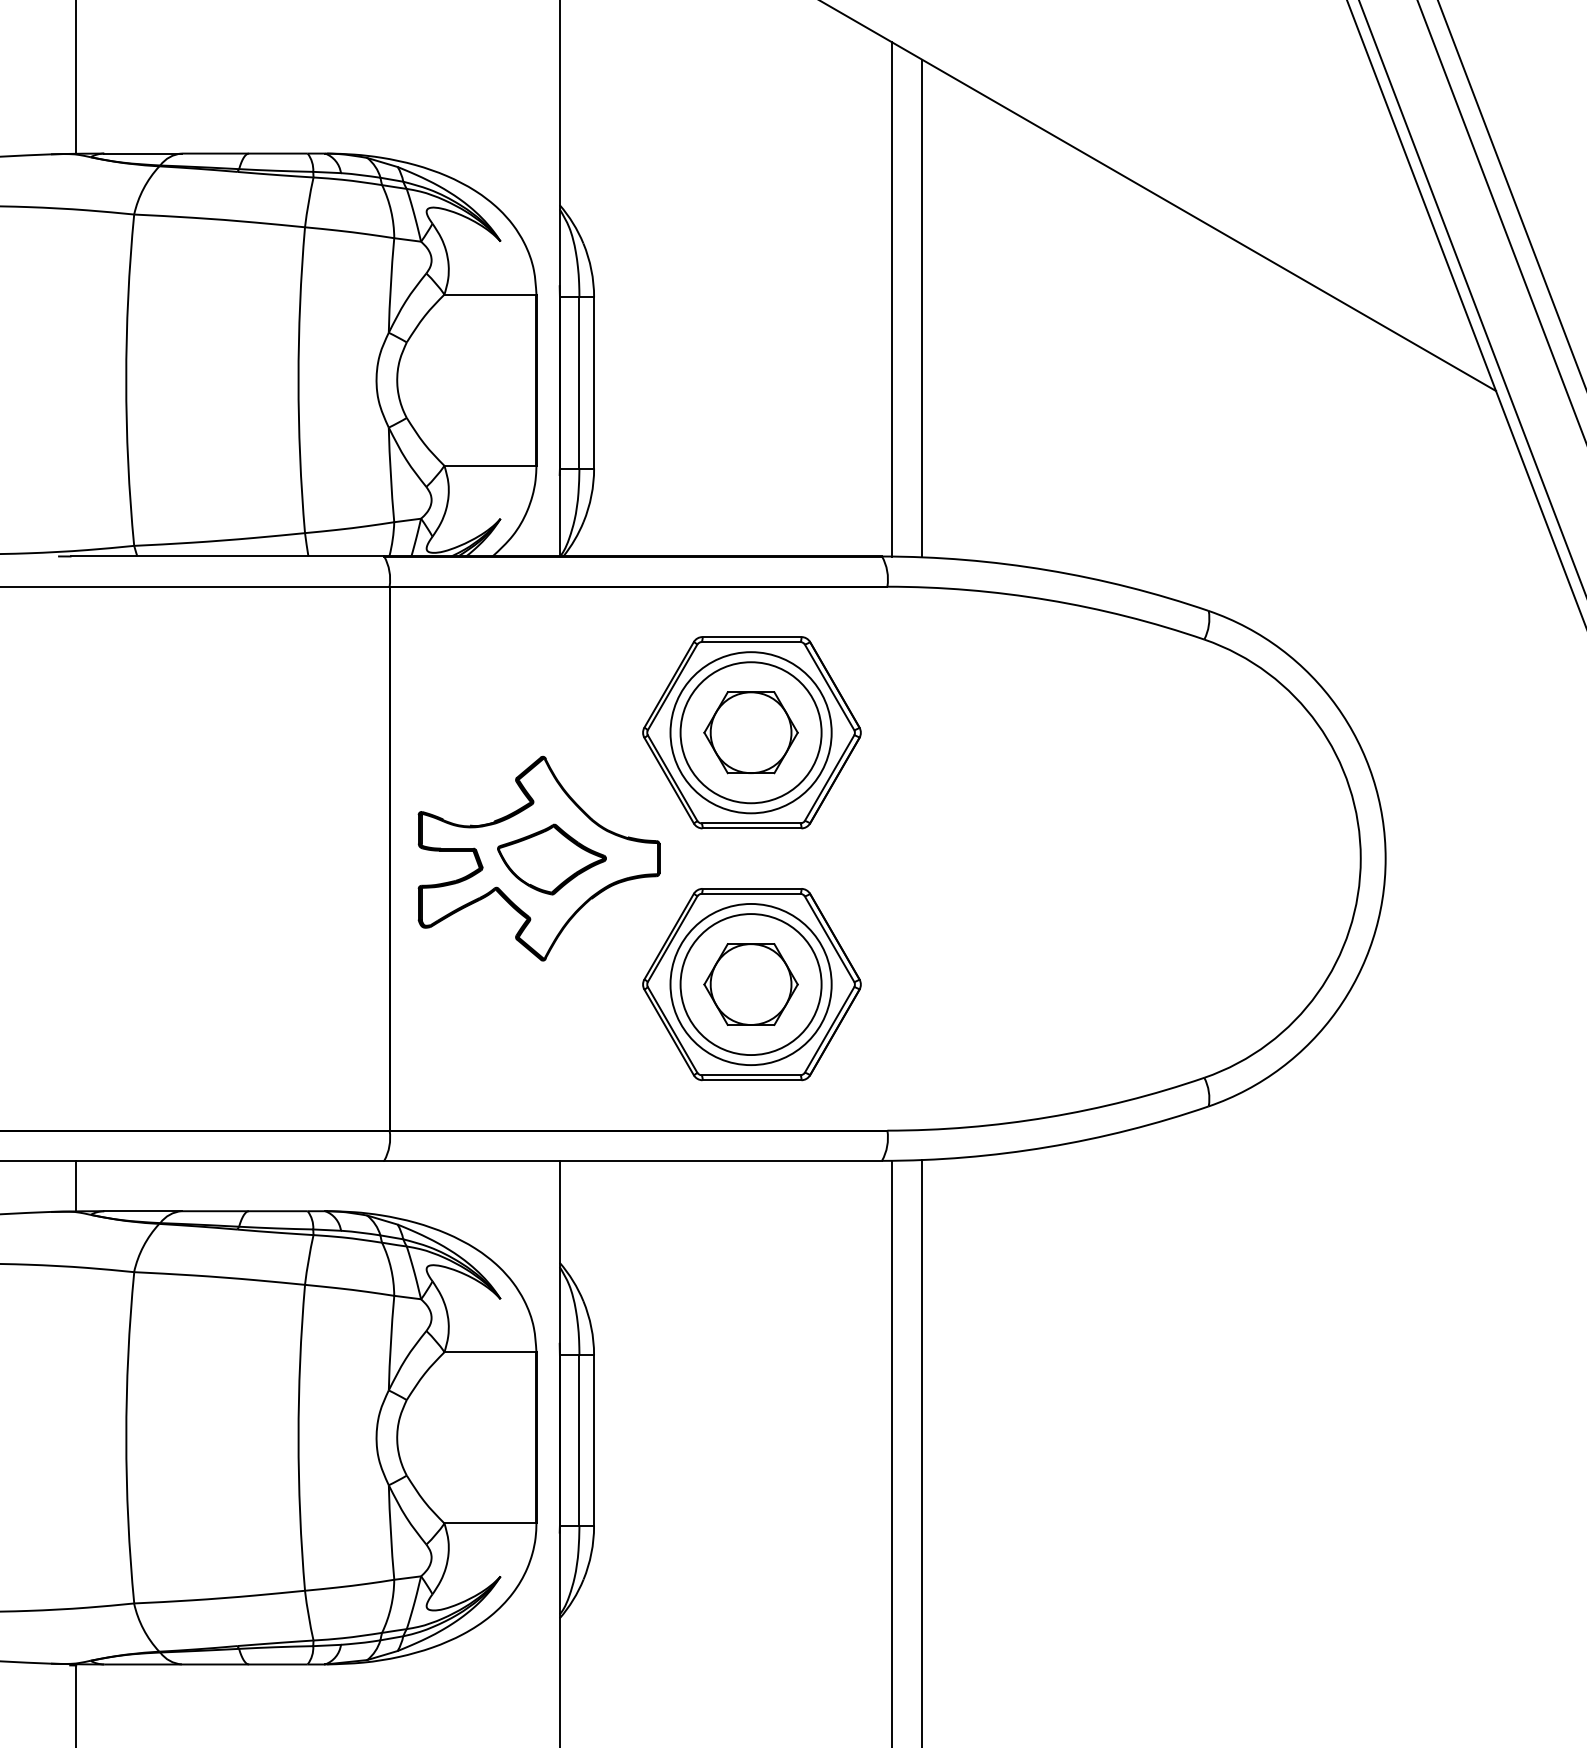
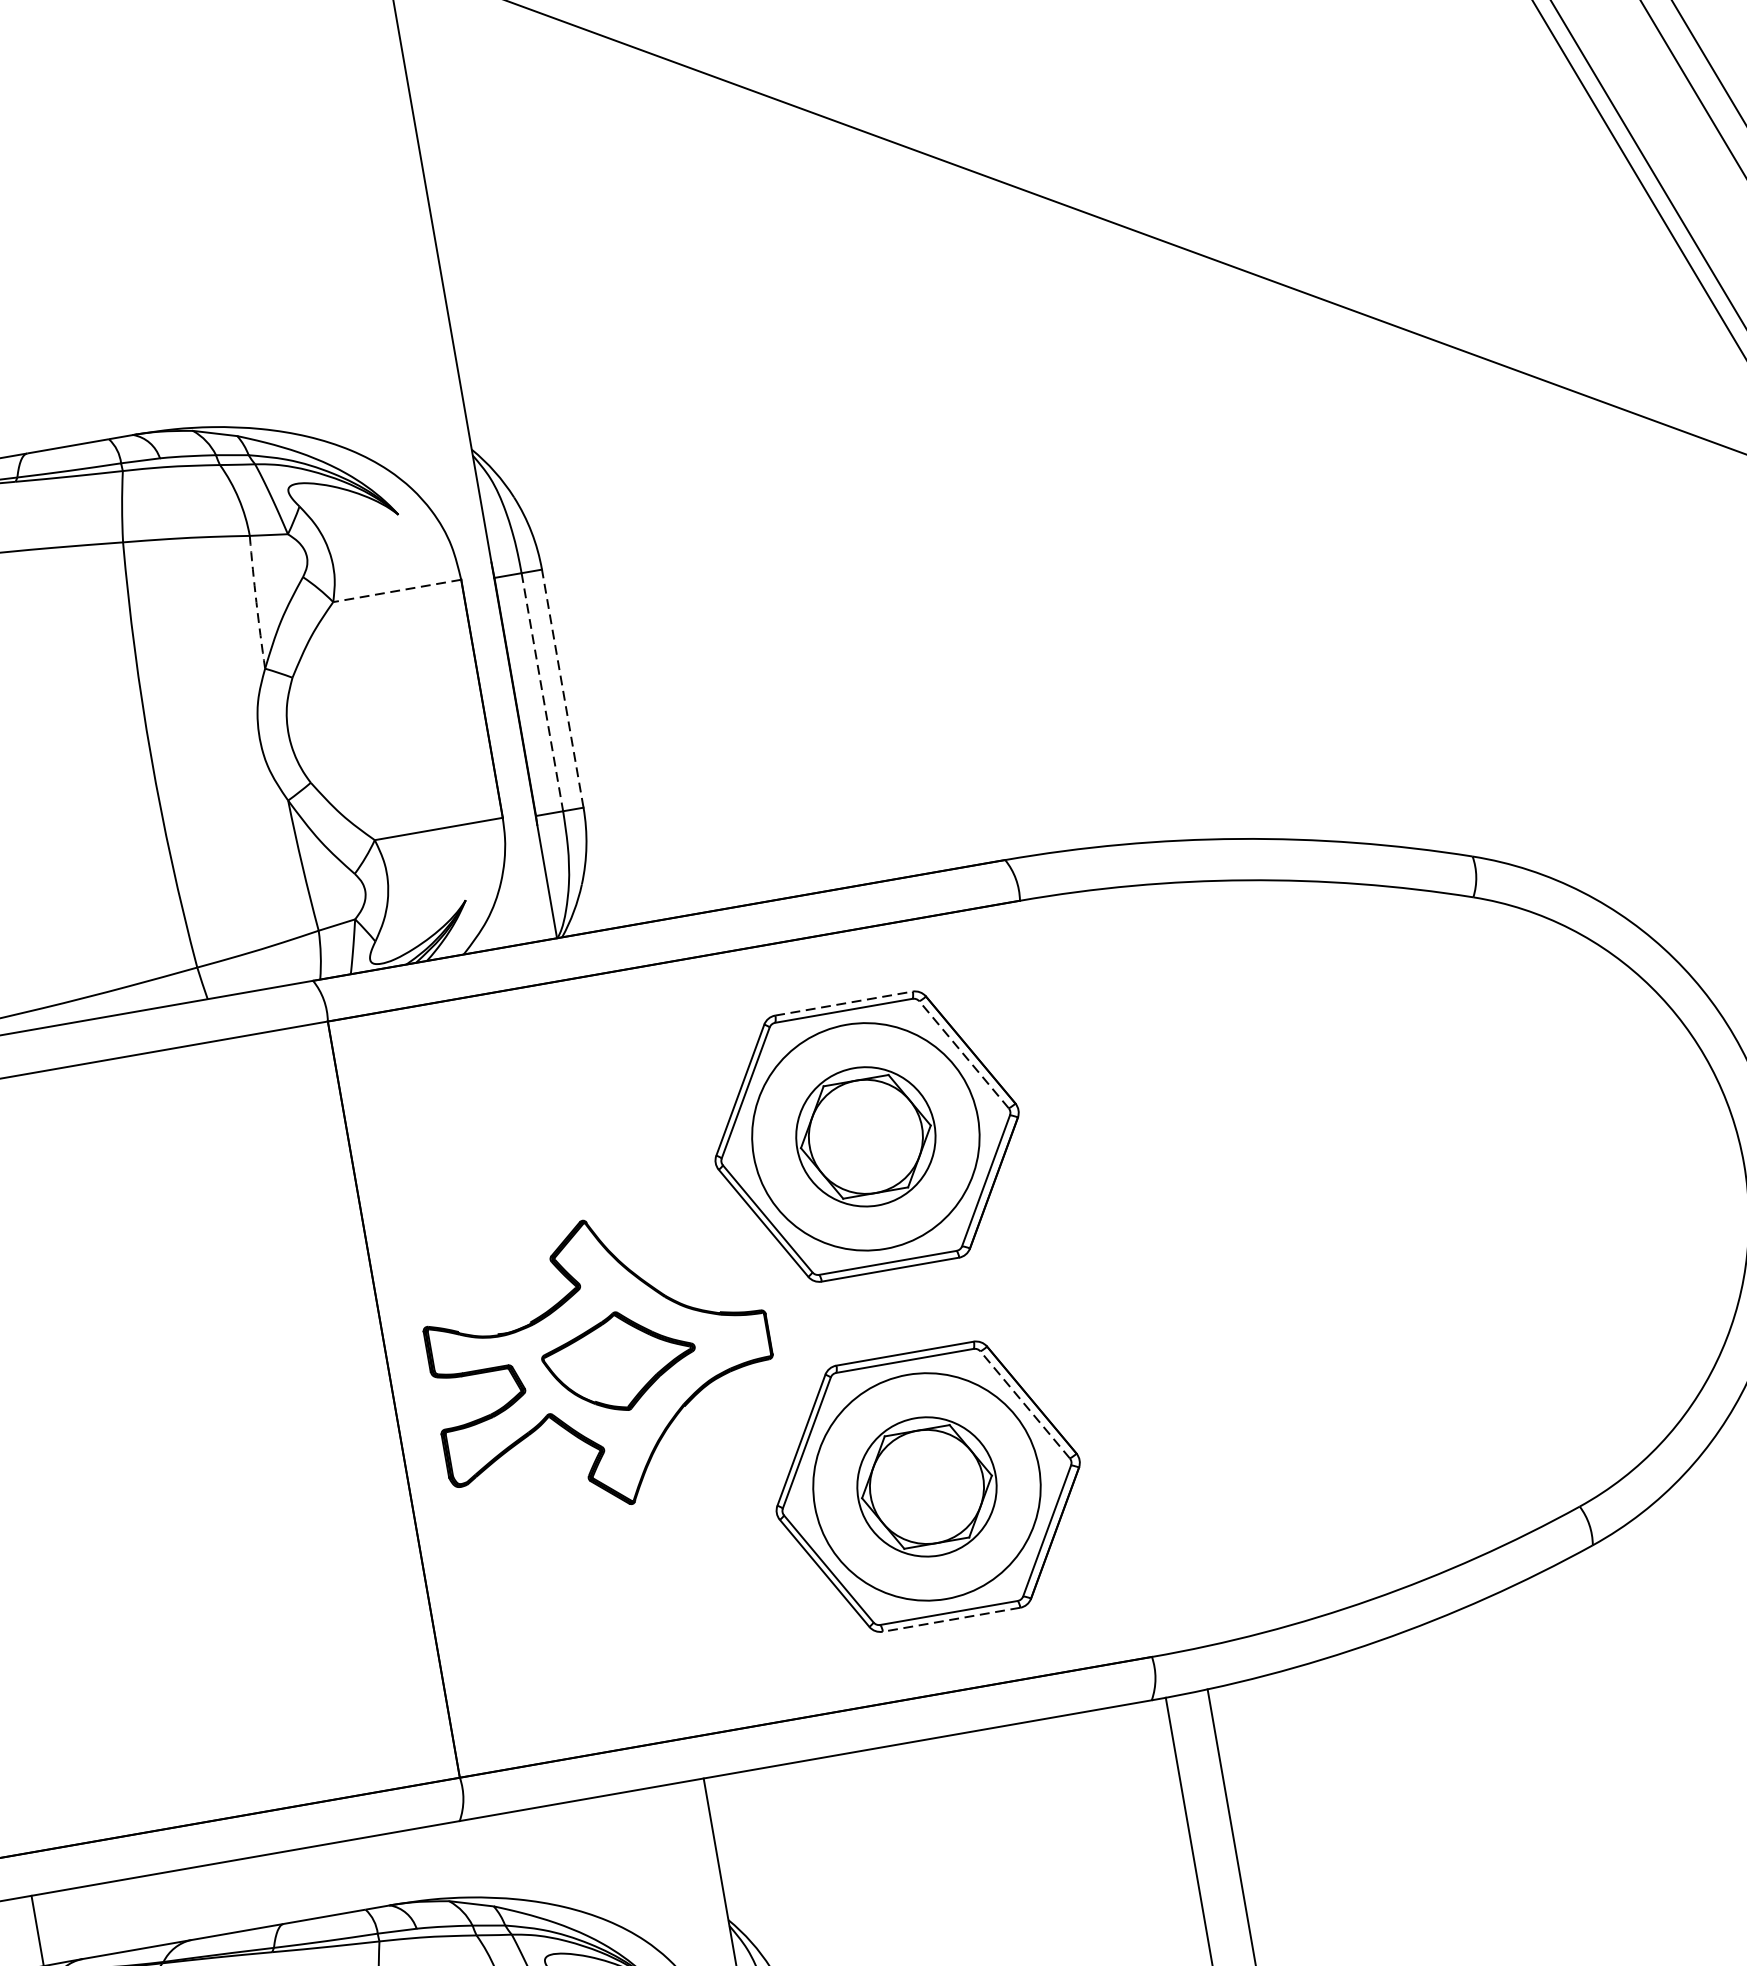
arc: (390, 285) -> (256, 602), solid -> dashed
line: (489, 294) -> (395, 591), solid -> dashed
line: (892, 299) -> (957, 500), removed
line: (922, 308) -> (1001, 505), removed
line: (579, 382) -> (542, 691), solid -> dashed
line: (594, 382) -> (563, 687), solid -> dashed
line: (752, 637) -> (844, 1004), solid -> dashed
line: (829, 686) -> (963, 1053), solid -> dashed
circle: (750, 732) -> (865, 1136), size x0.7
line: (829, 938) -> (1024, 1403), solid -> dashed
circle: (750, 984) -> (926, 1487), size x0.7
line: (751, 1080) -> (950, 1620), solid -> dashed

